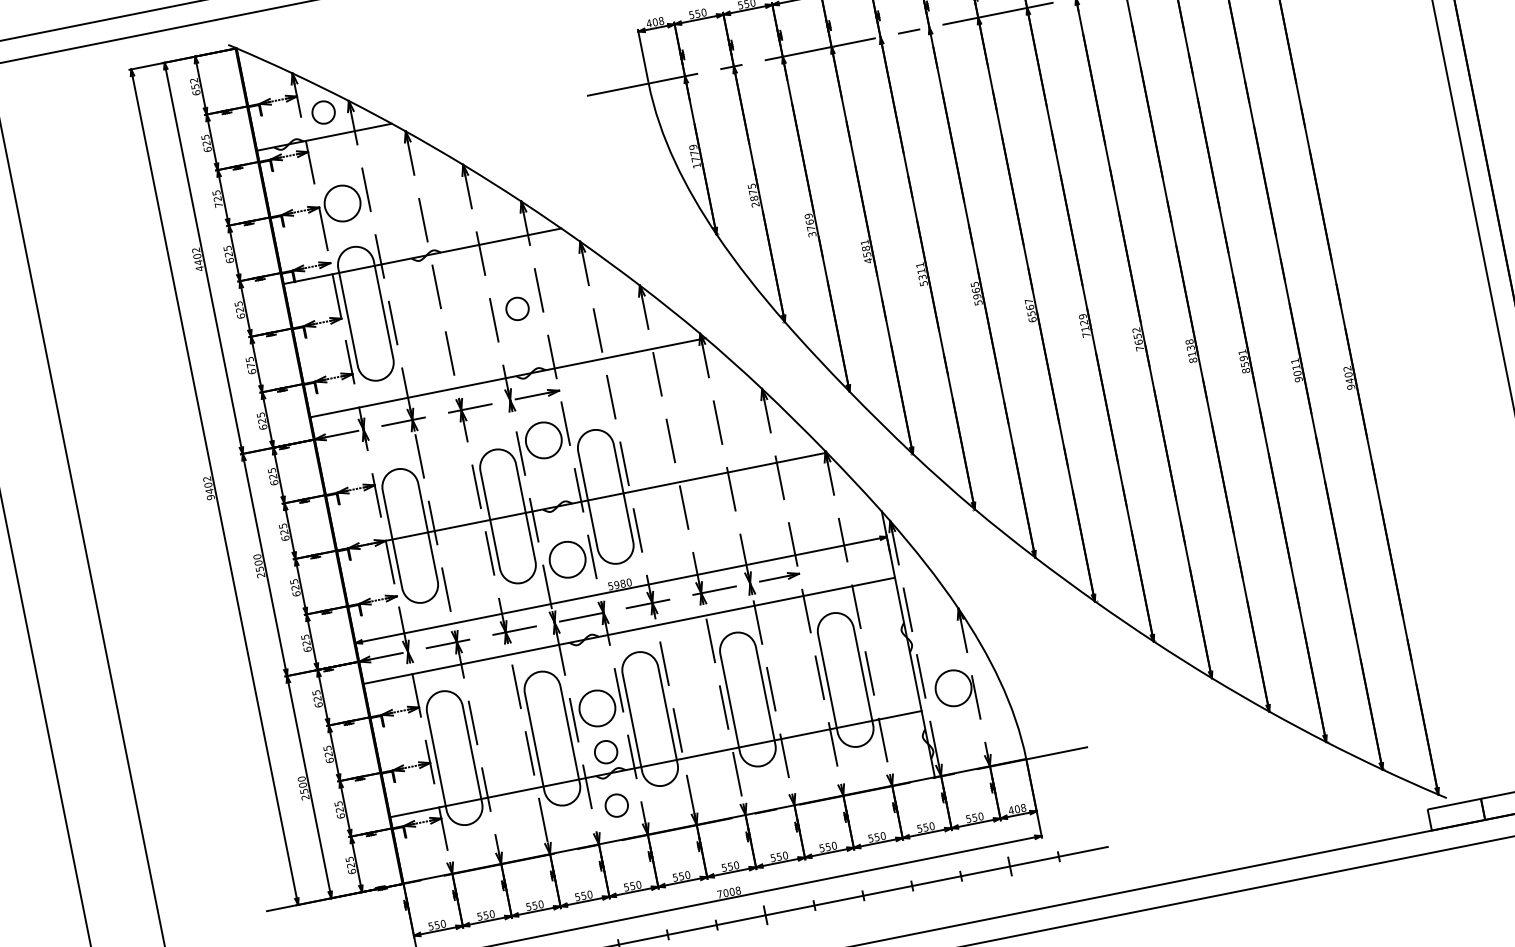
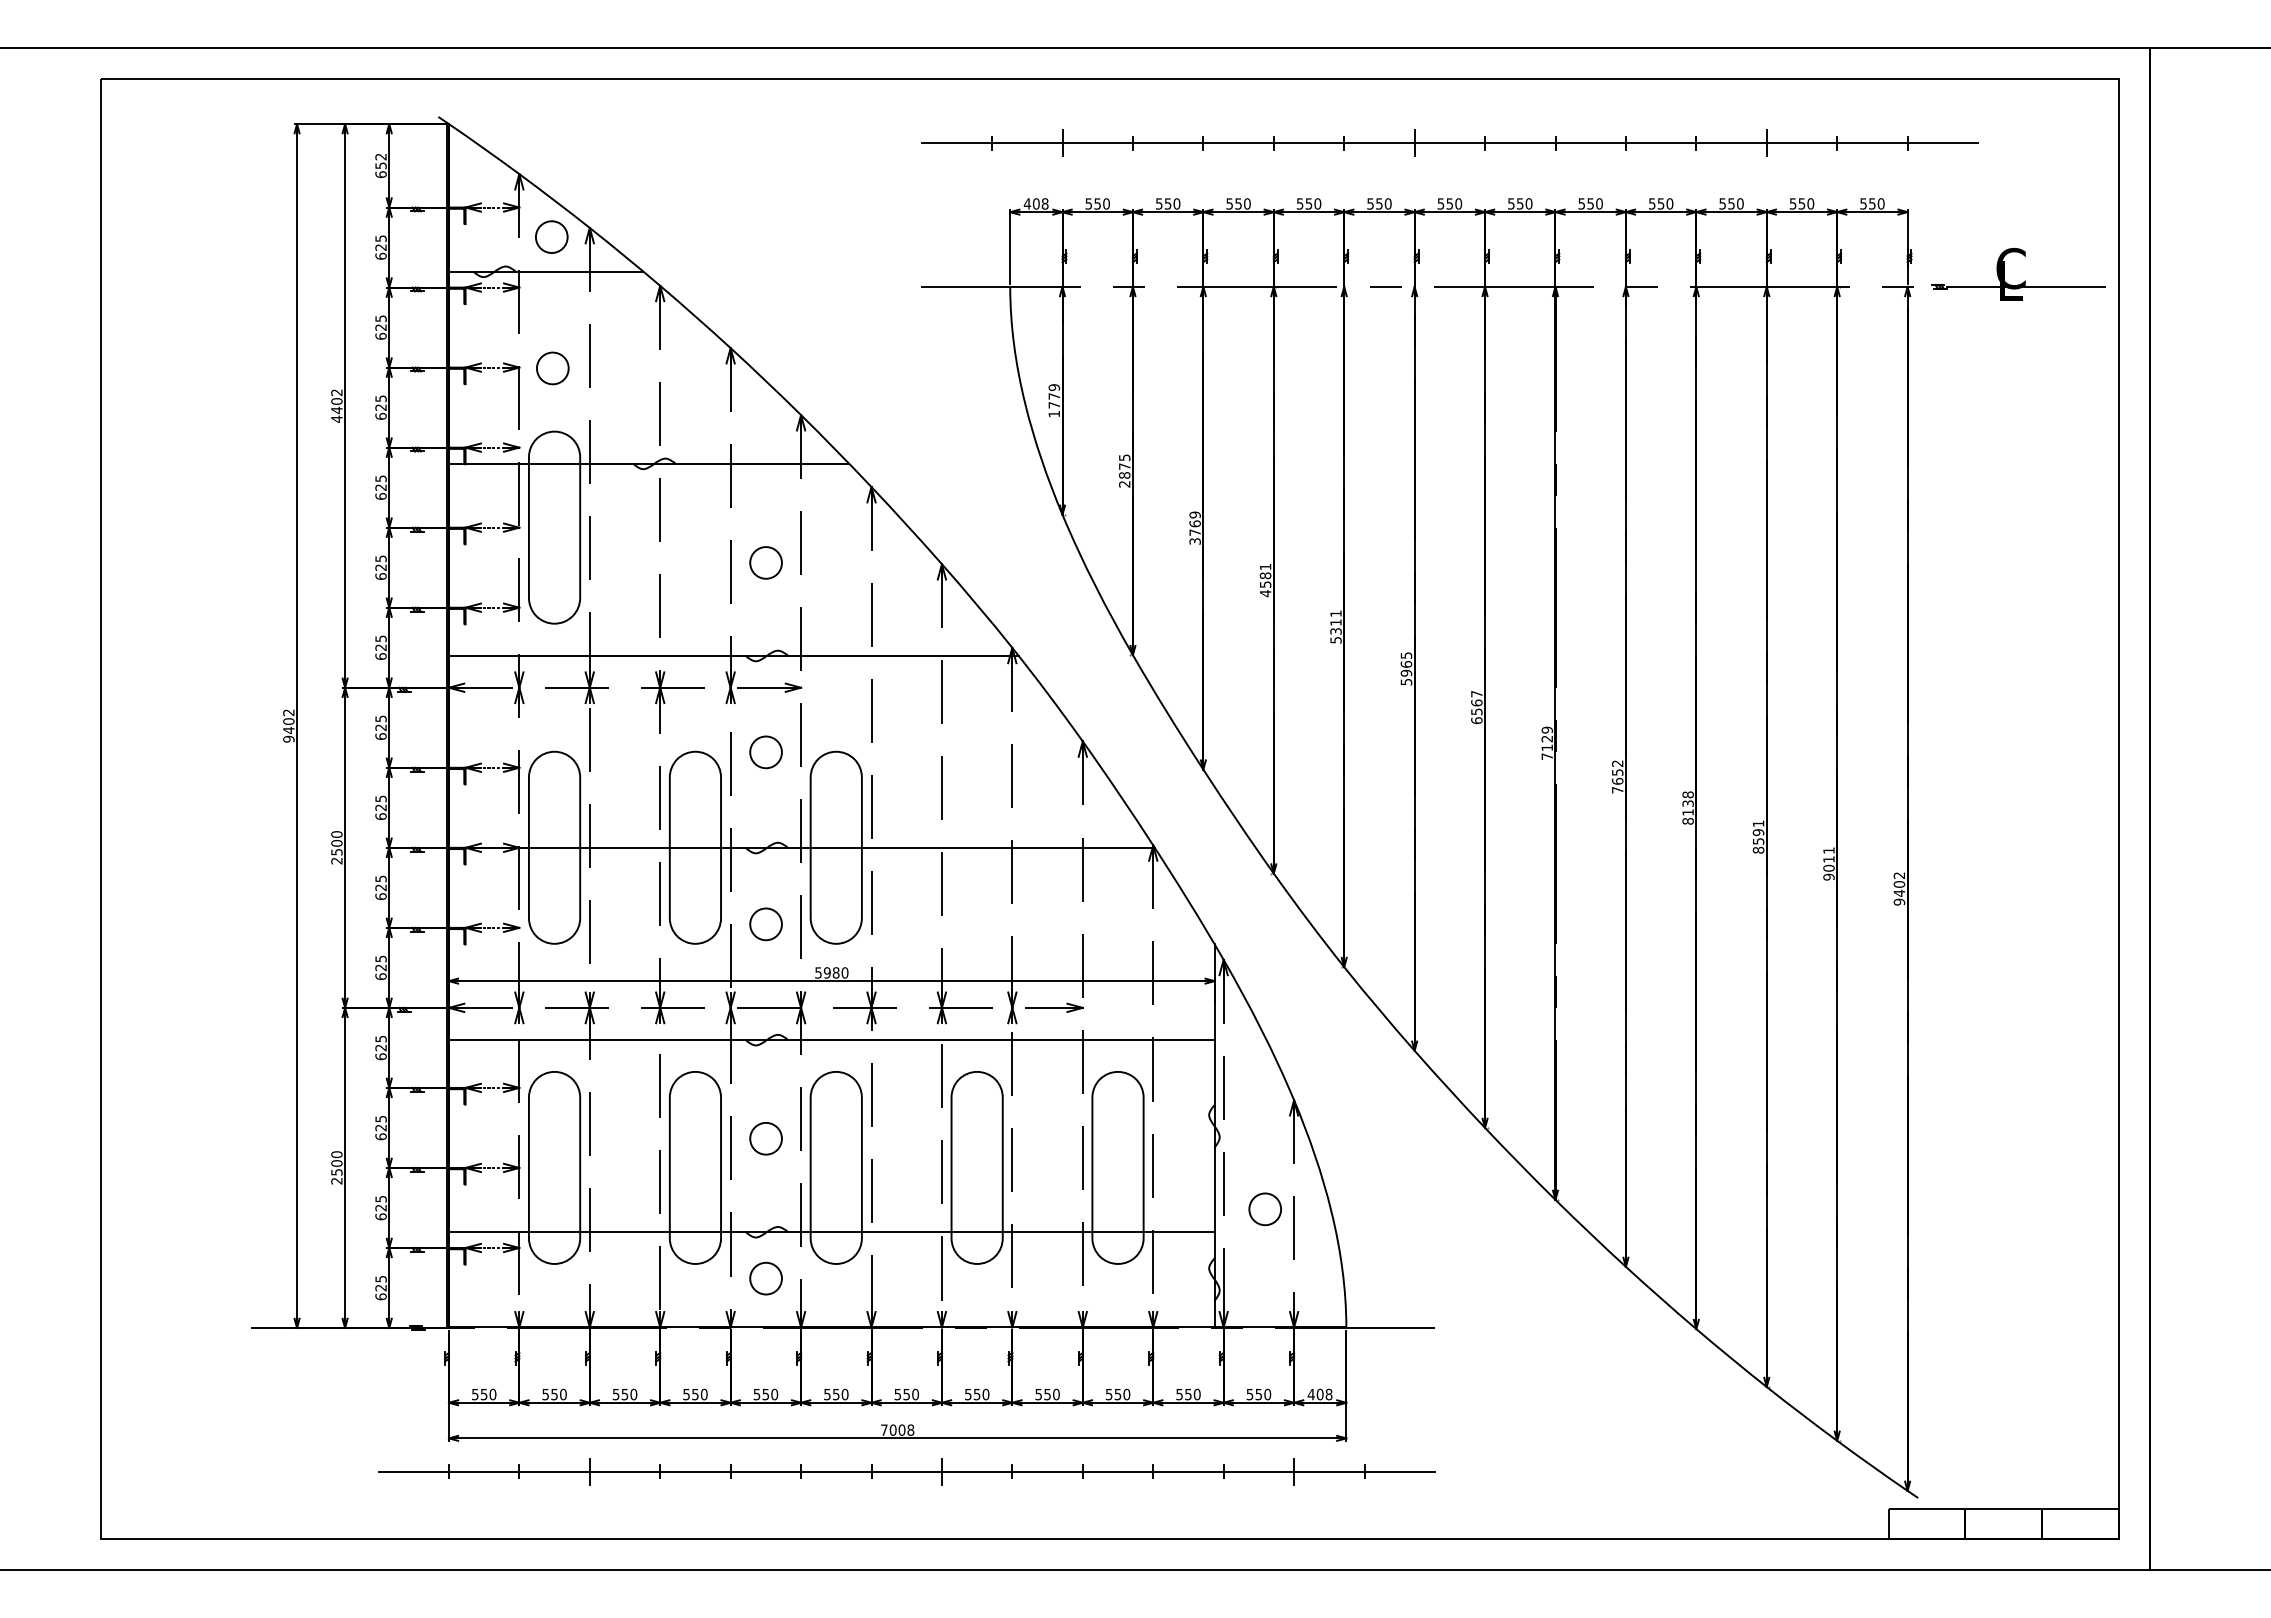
circle: (342, 203) -> (552, 368), size x0.62
text: (218, 205) -> (380, 336), 725 -> 625
text: (250, 365) -> (380, 567), 675 -> 625
circle: (543, 440) -> (765, 752), size x0.62
circle: (567, 559) -> (765, 924), size x0.62
circle: (953, 688) -> (1265, 1209), size x0.62
circle: (596, 708) -> (765, 1138), size x0.62
circle: (605, 752) -> (765, 1201), removed

